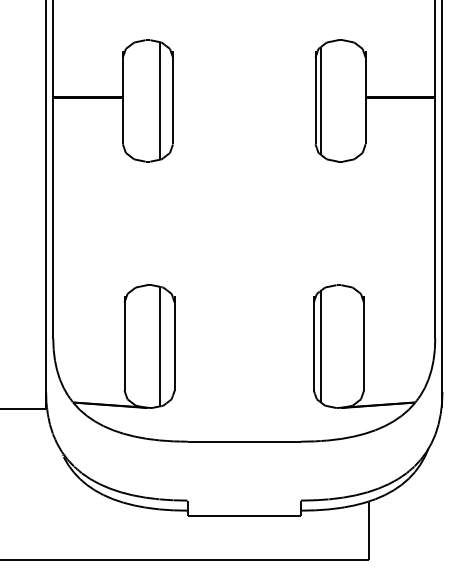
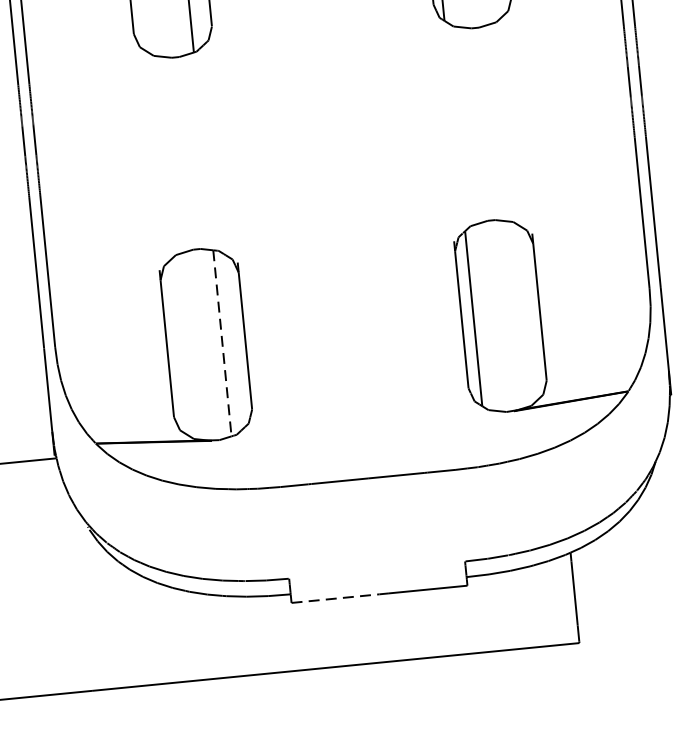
line: (159, 346) -> (221, 343), solid -> dashed
line: (216, 516) -> (336, 599), solid -> dashed

